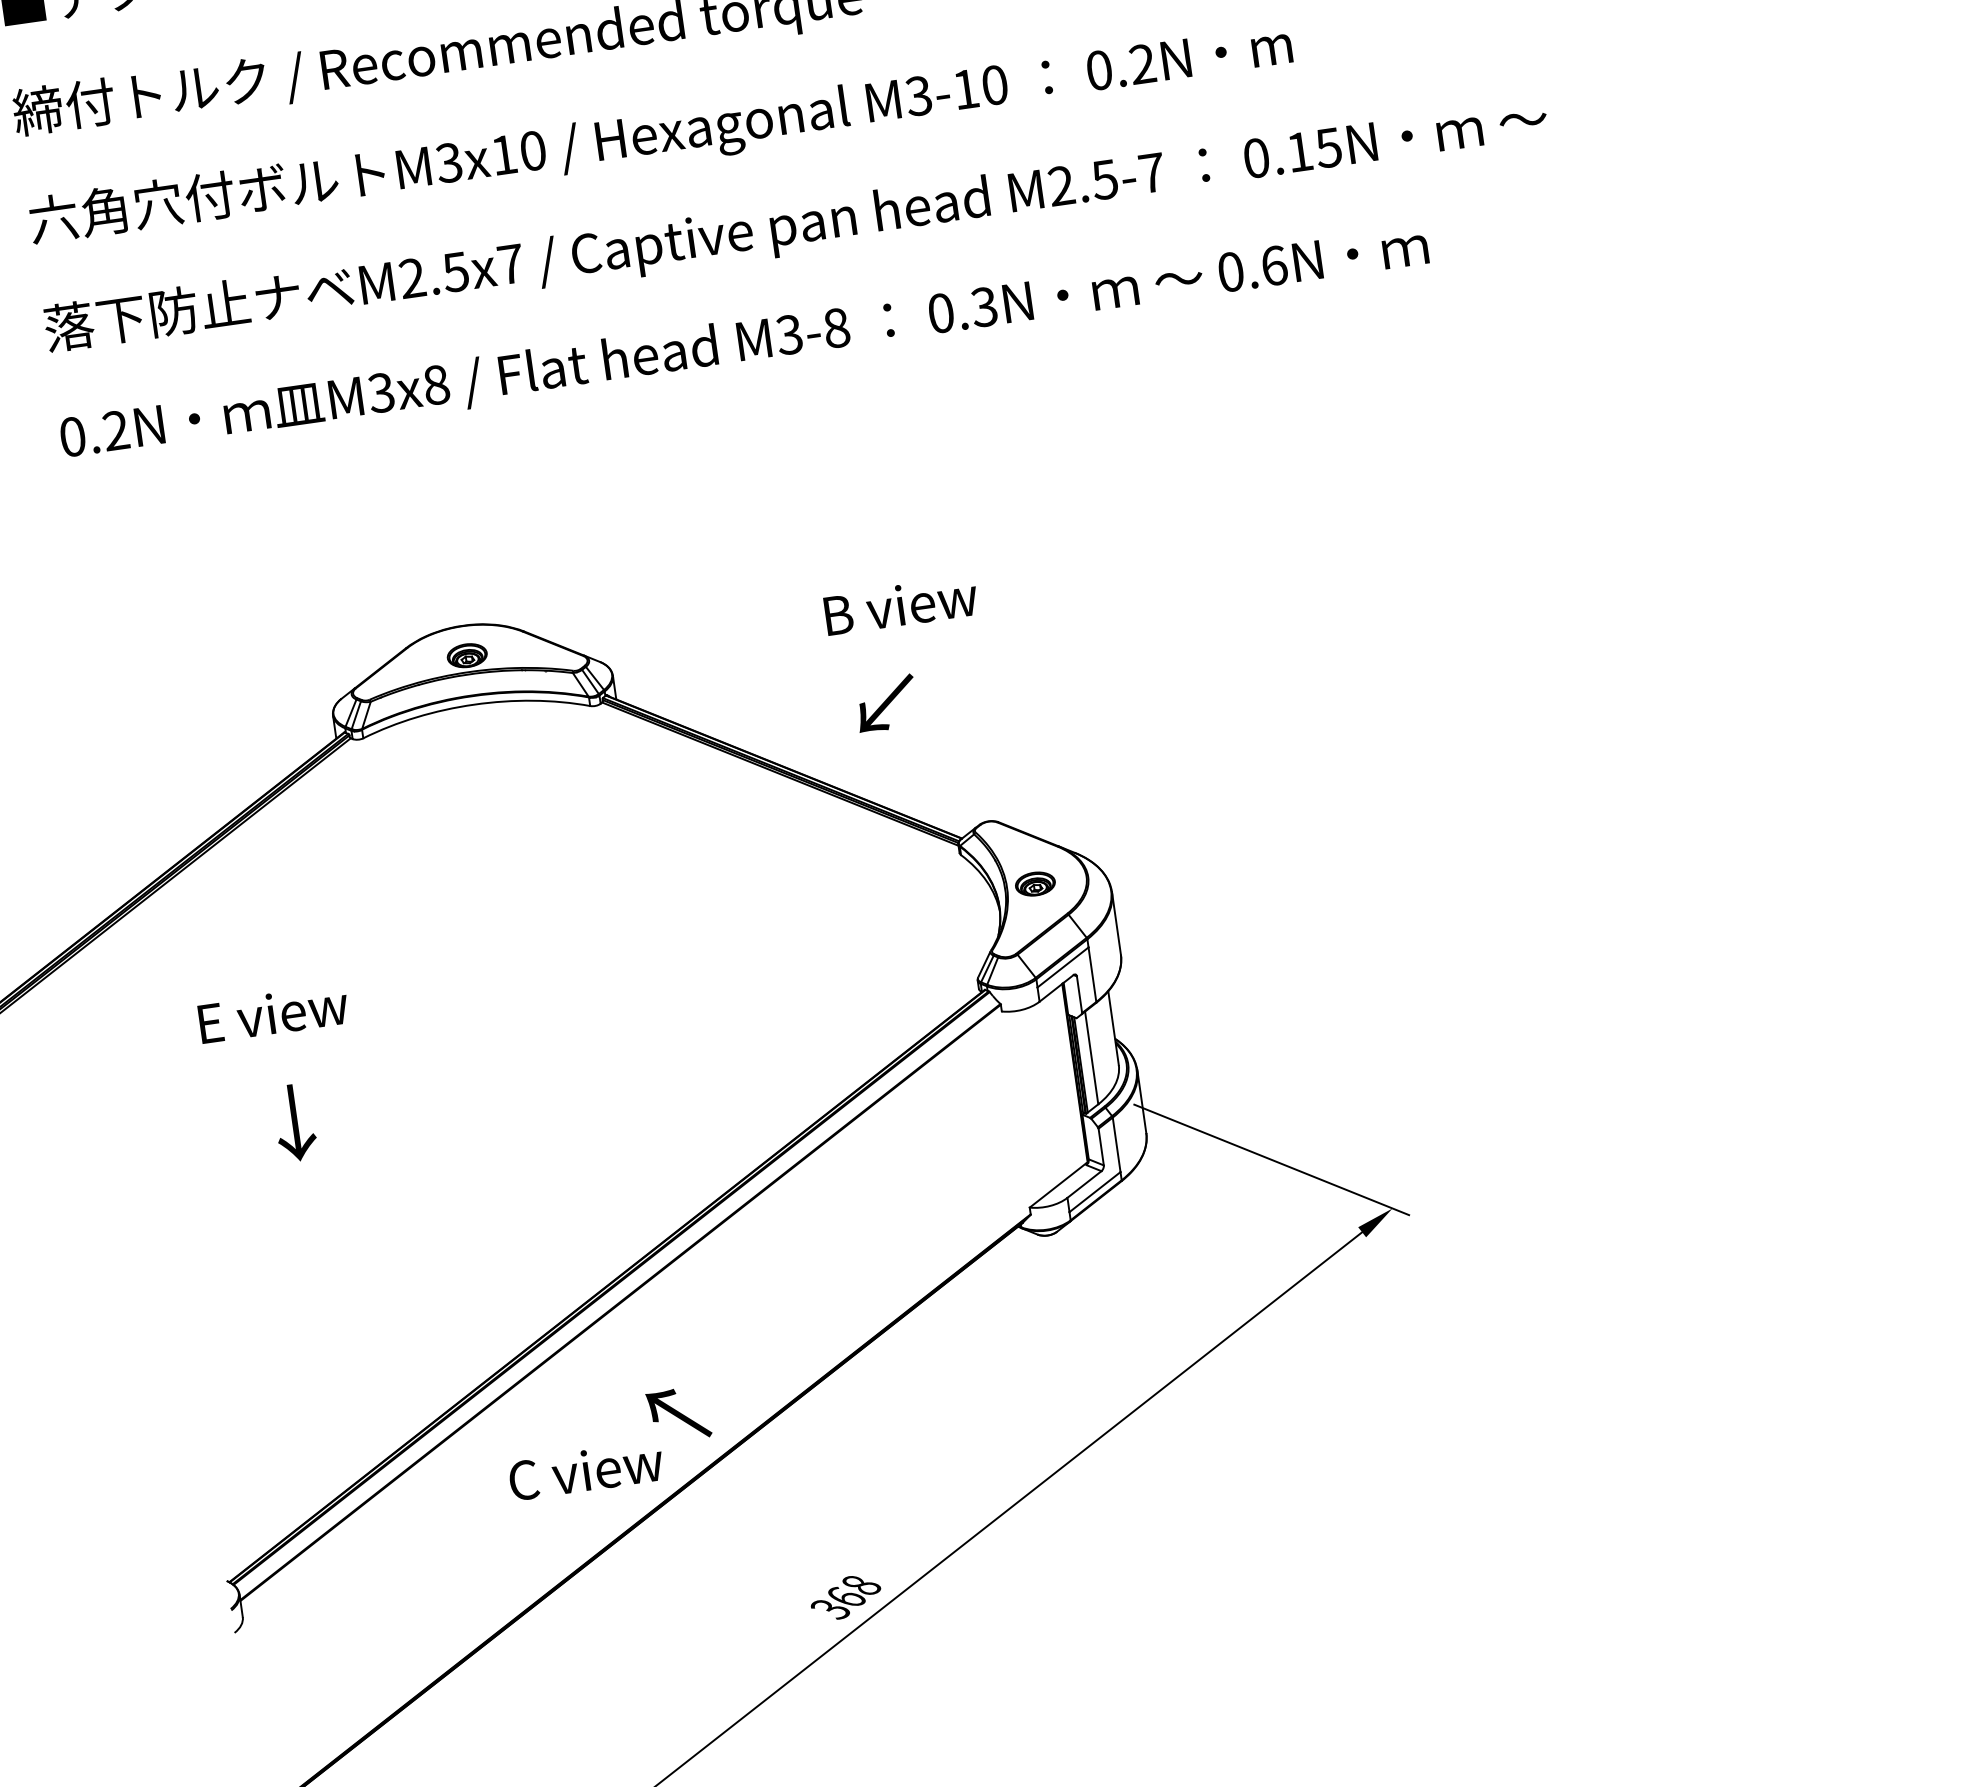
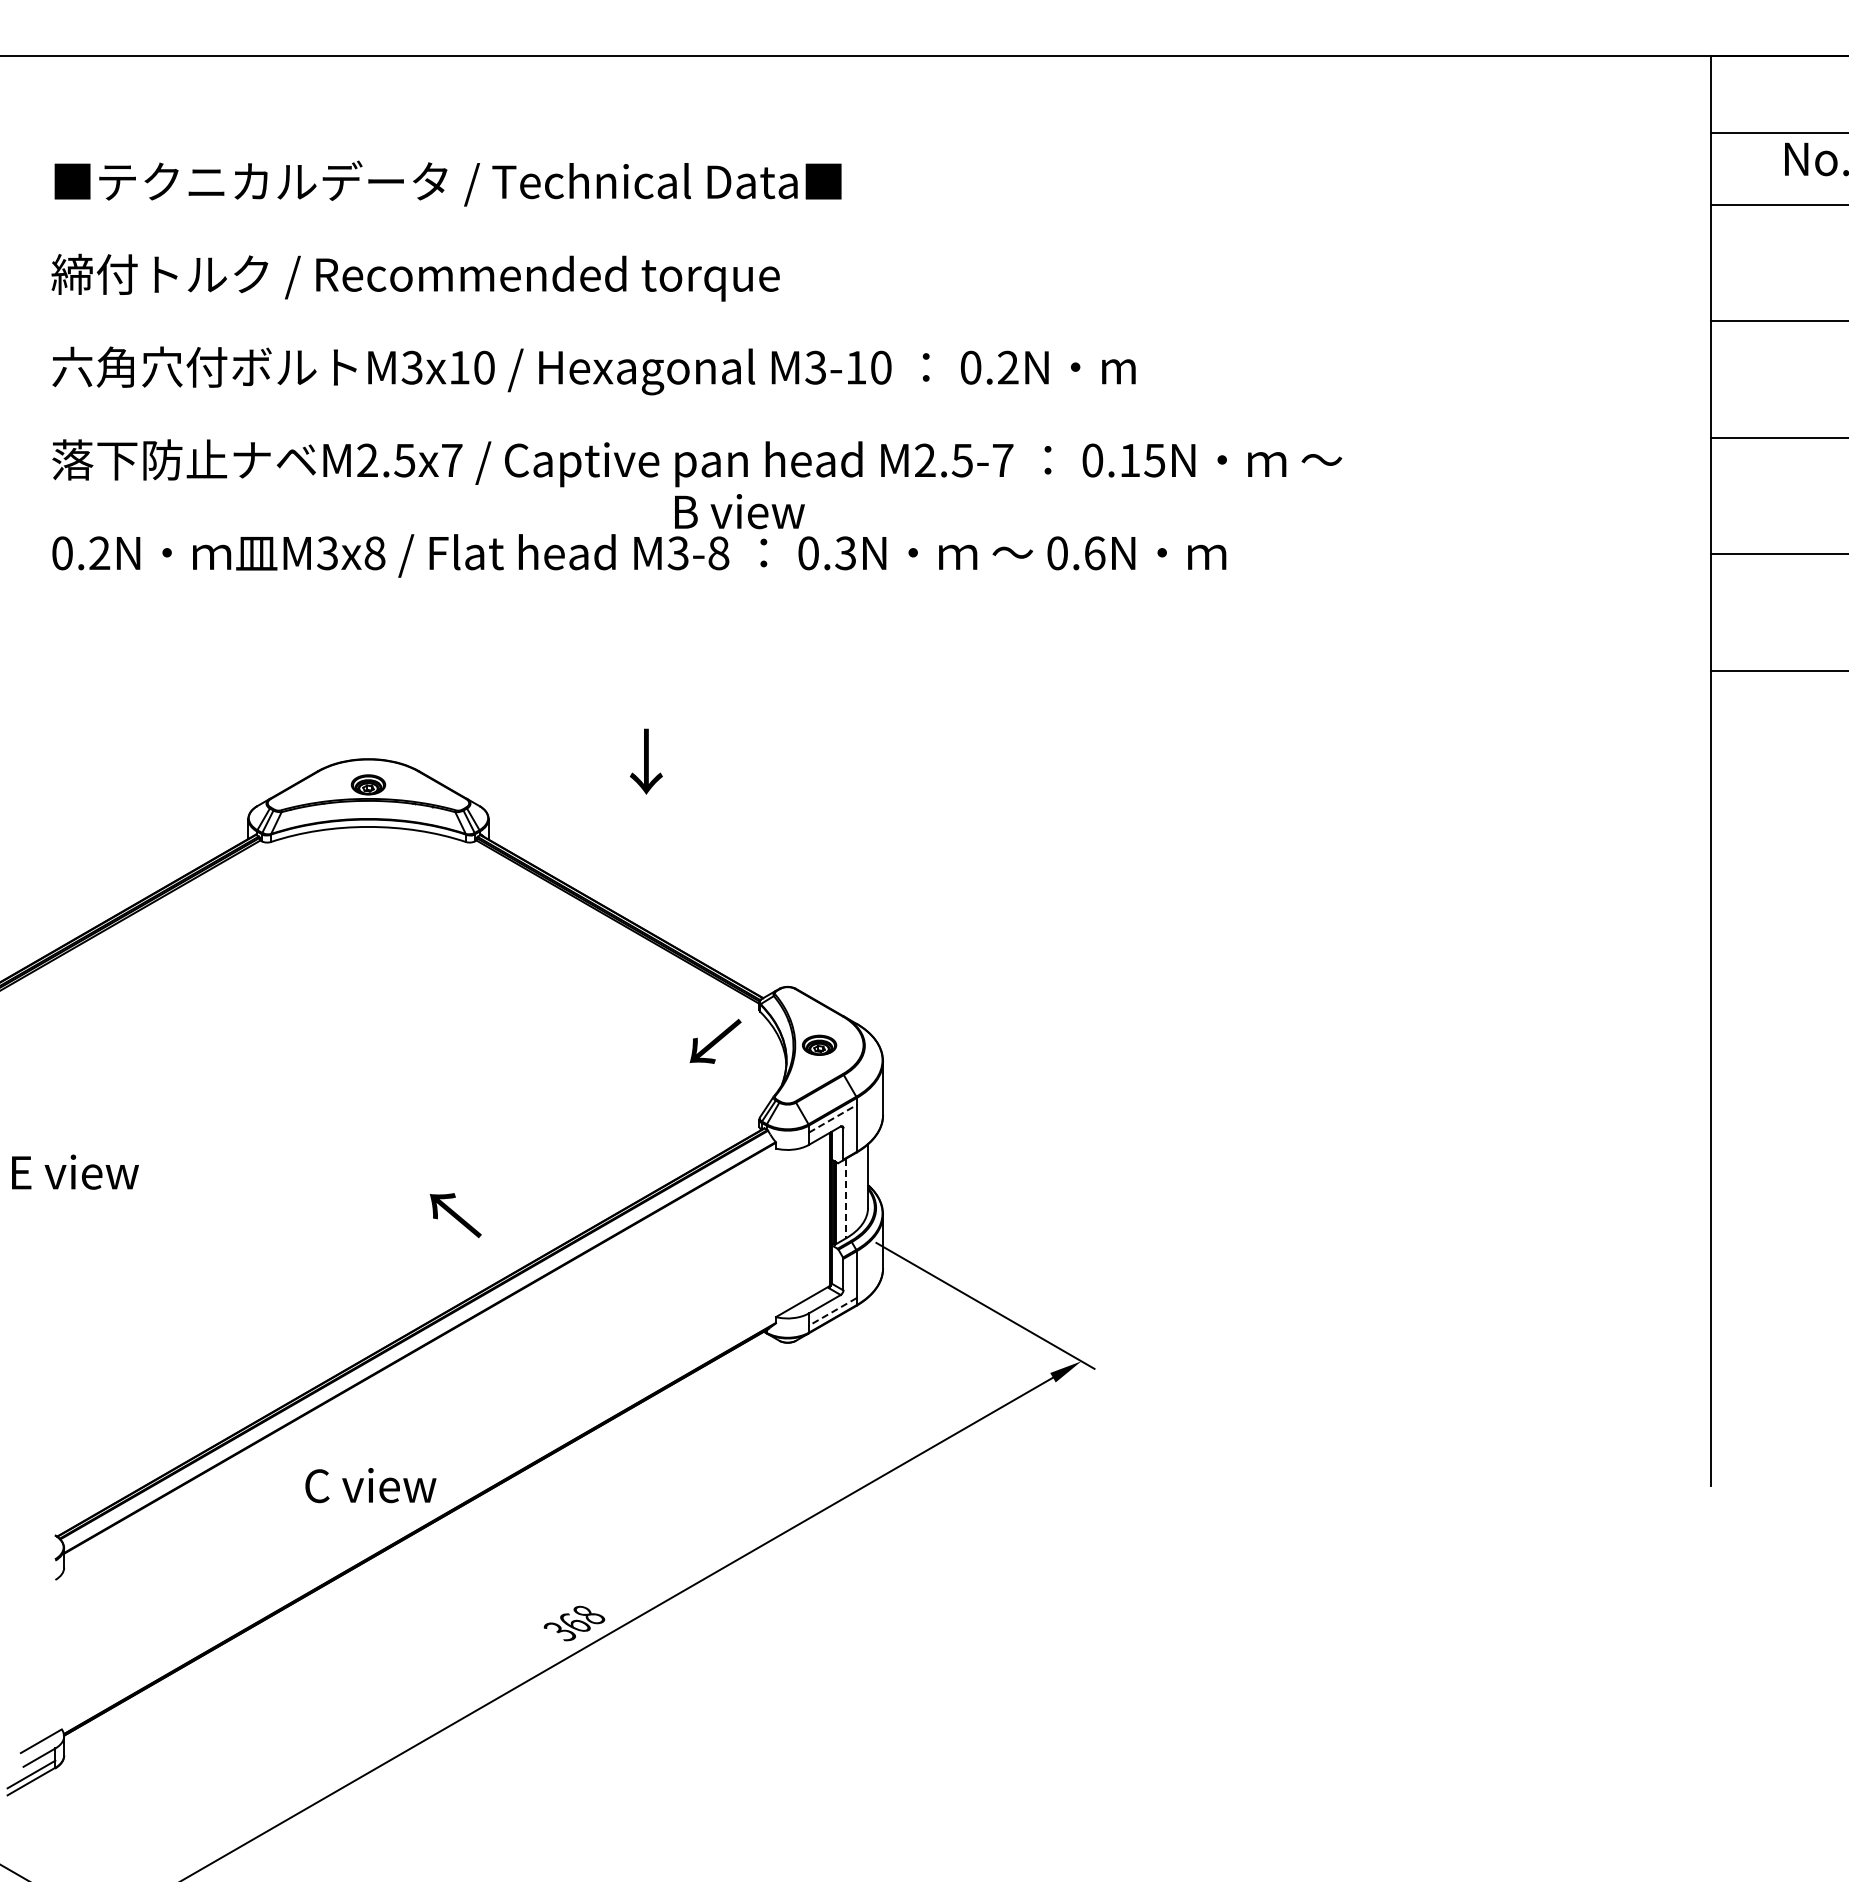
text: (900, 605) -> (739, 511), moved
text: (886, 703) -> (715, 1041), moved
line: (1062, 967) -> (832, 1118), solid -> dashed
text: (273, 1012) -> (75, 1171), moved
line: (1092, 1057) -> (846, 1198), solid -> dashed
text: (295, 1122) -> (646, 761), moved
line: (1094, 1191) -> (832, 1311), solid -> dashed
text: (678, 1414) -> (455, 1215), moved

